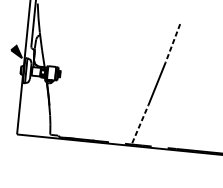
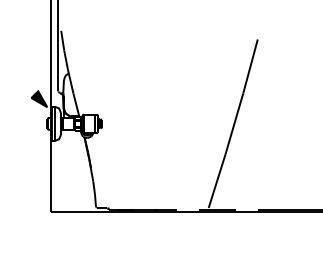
line: (172, 43) -> (250, 66), dashed -> solid
line: (140, 123) -> (217, 180), dashed -> solid

